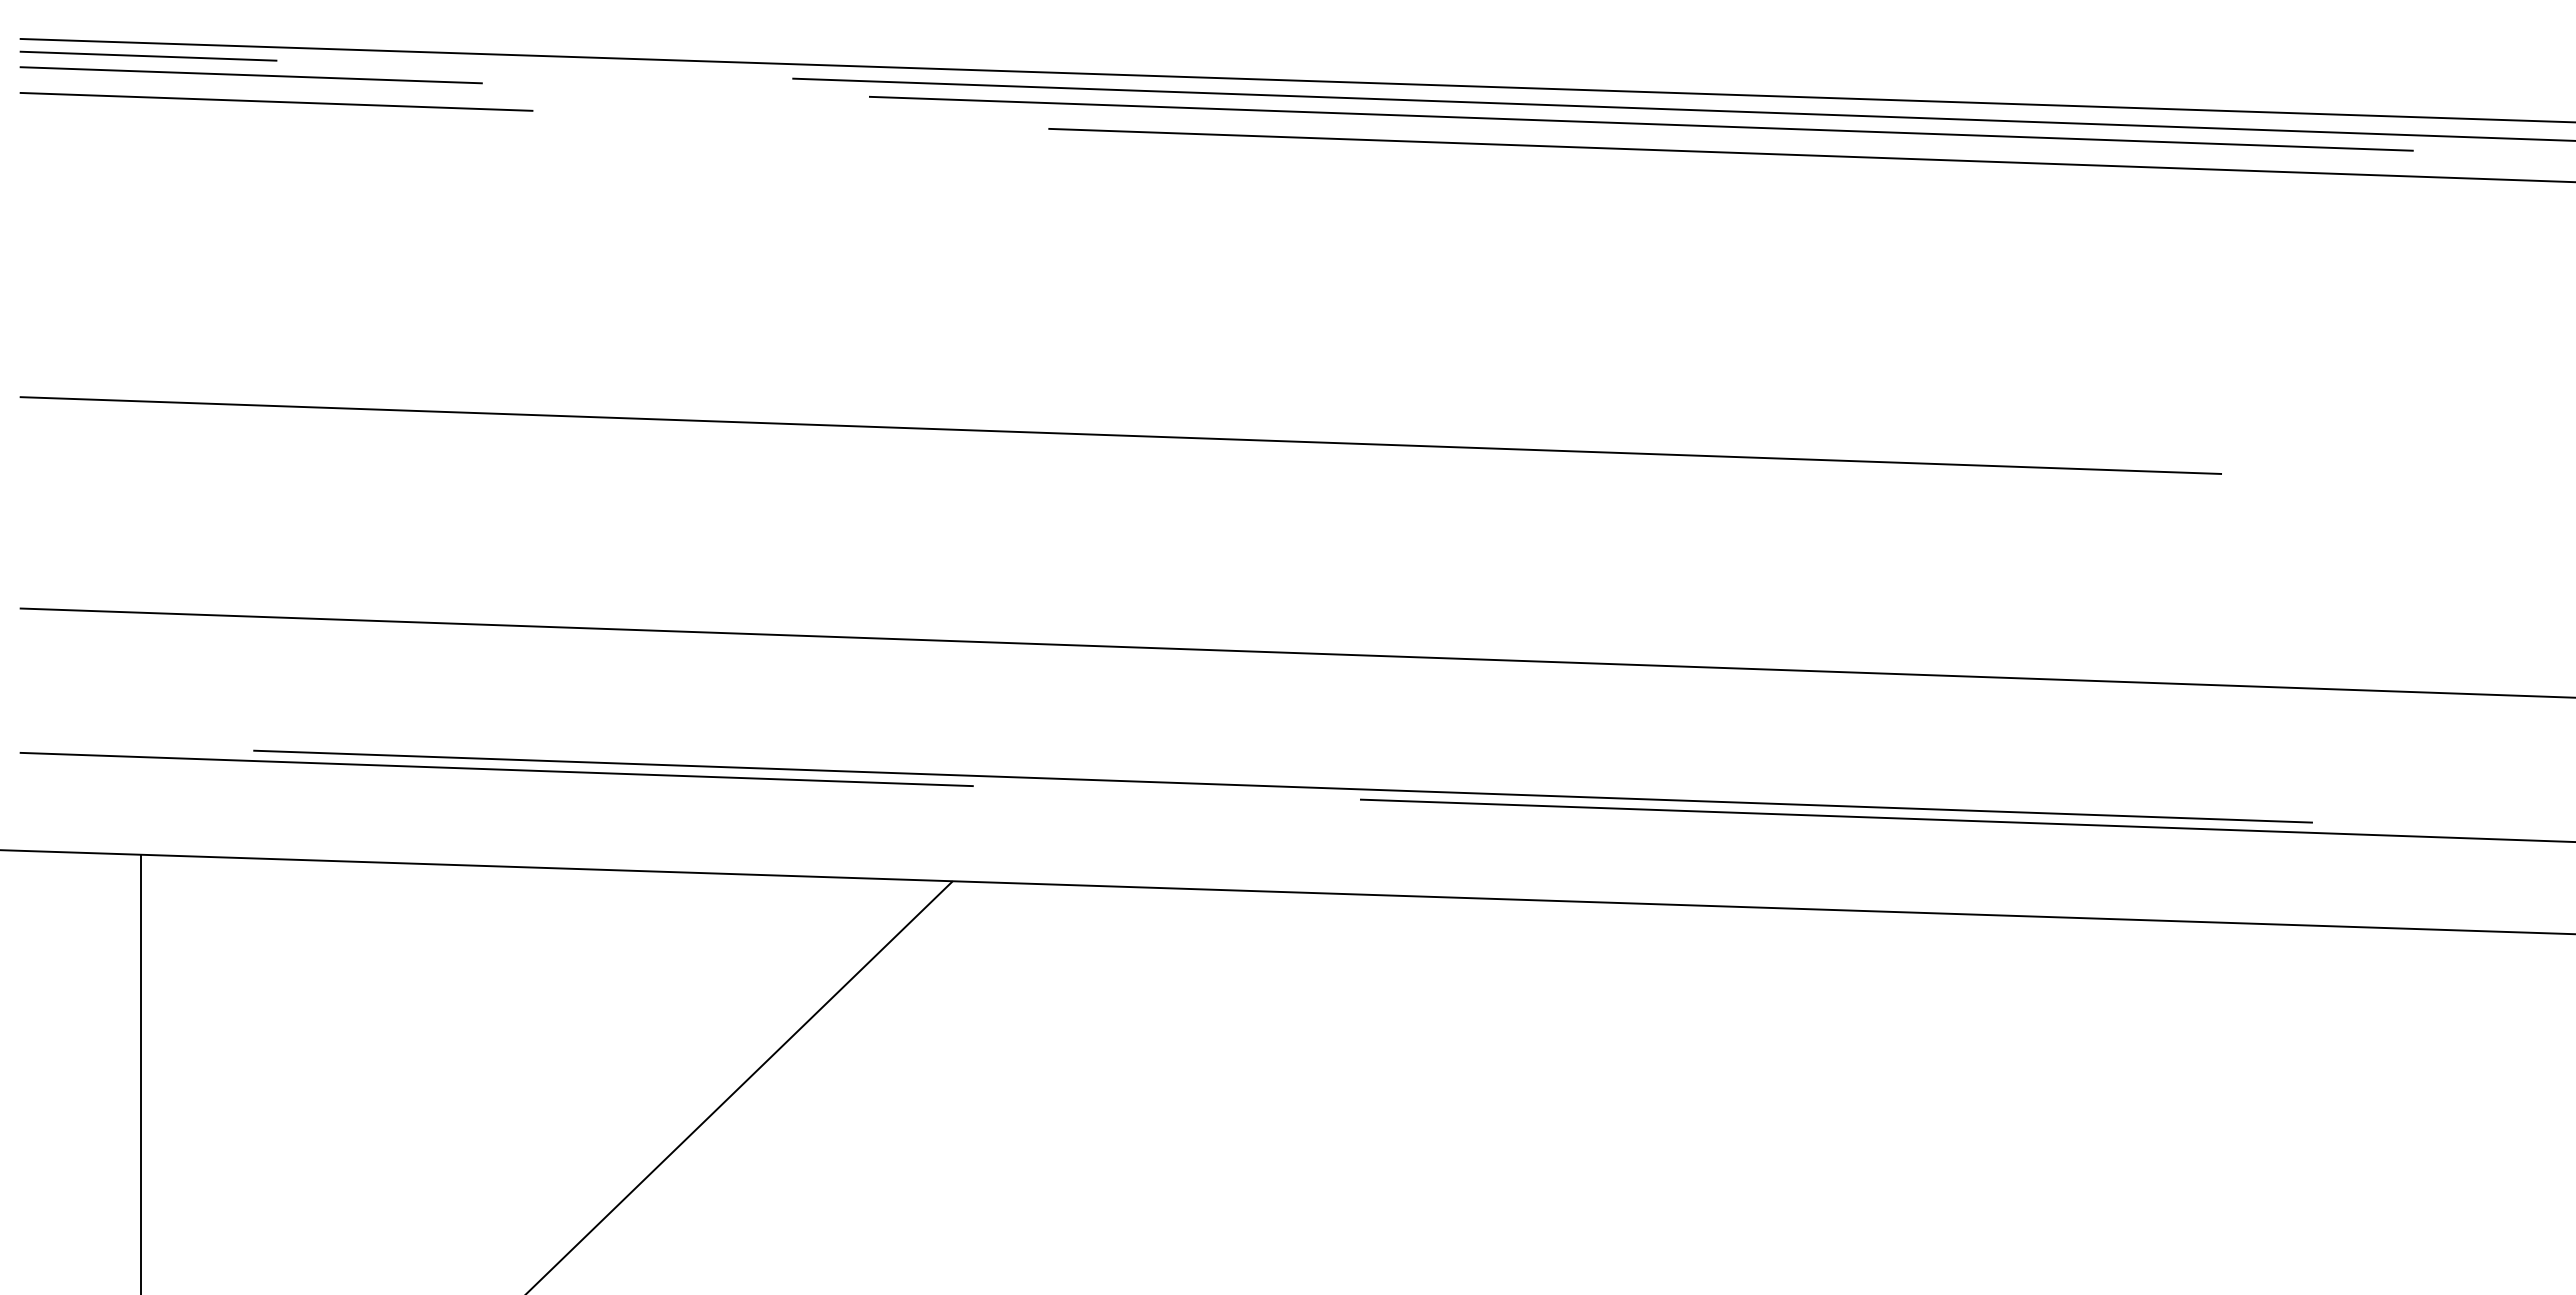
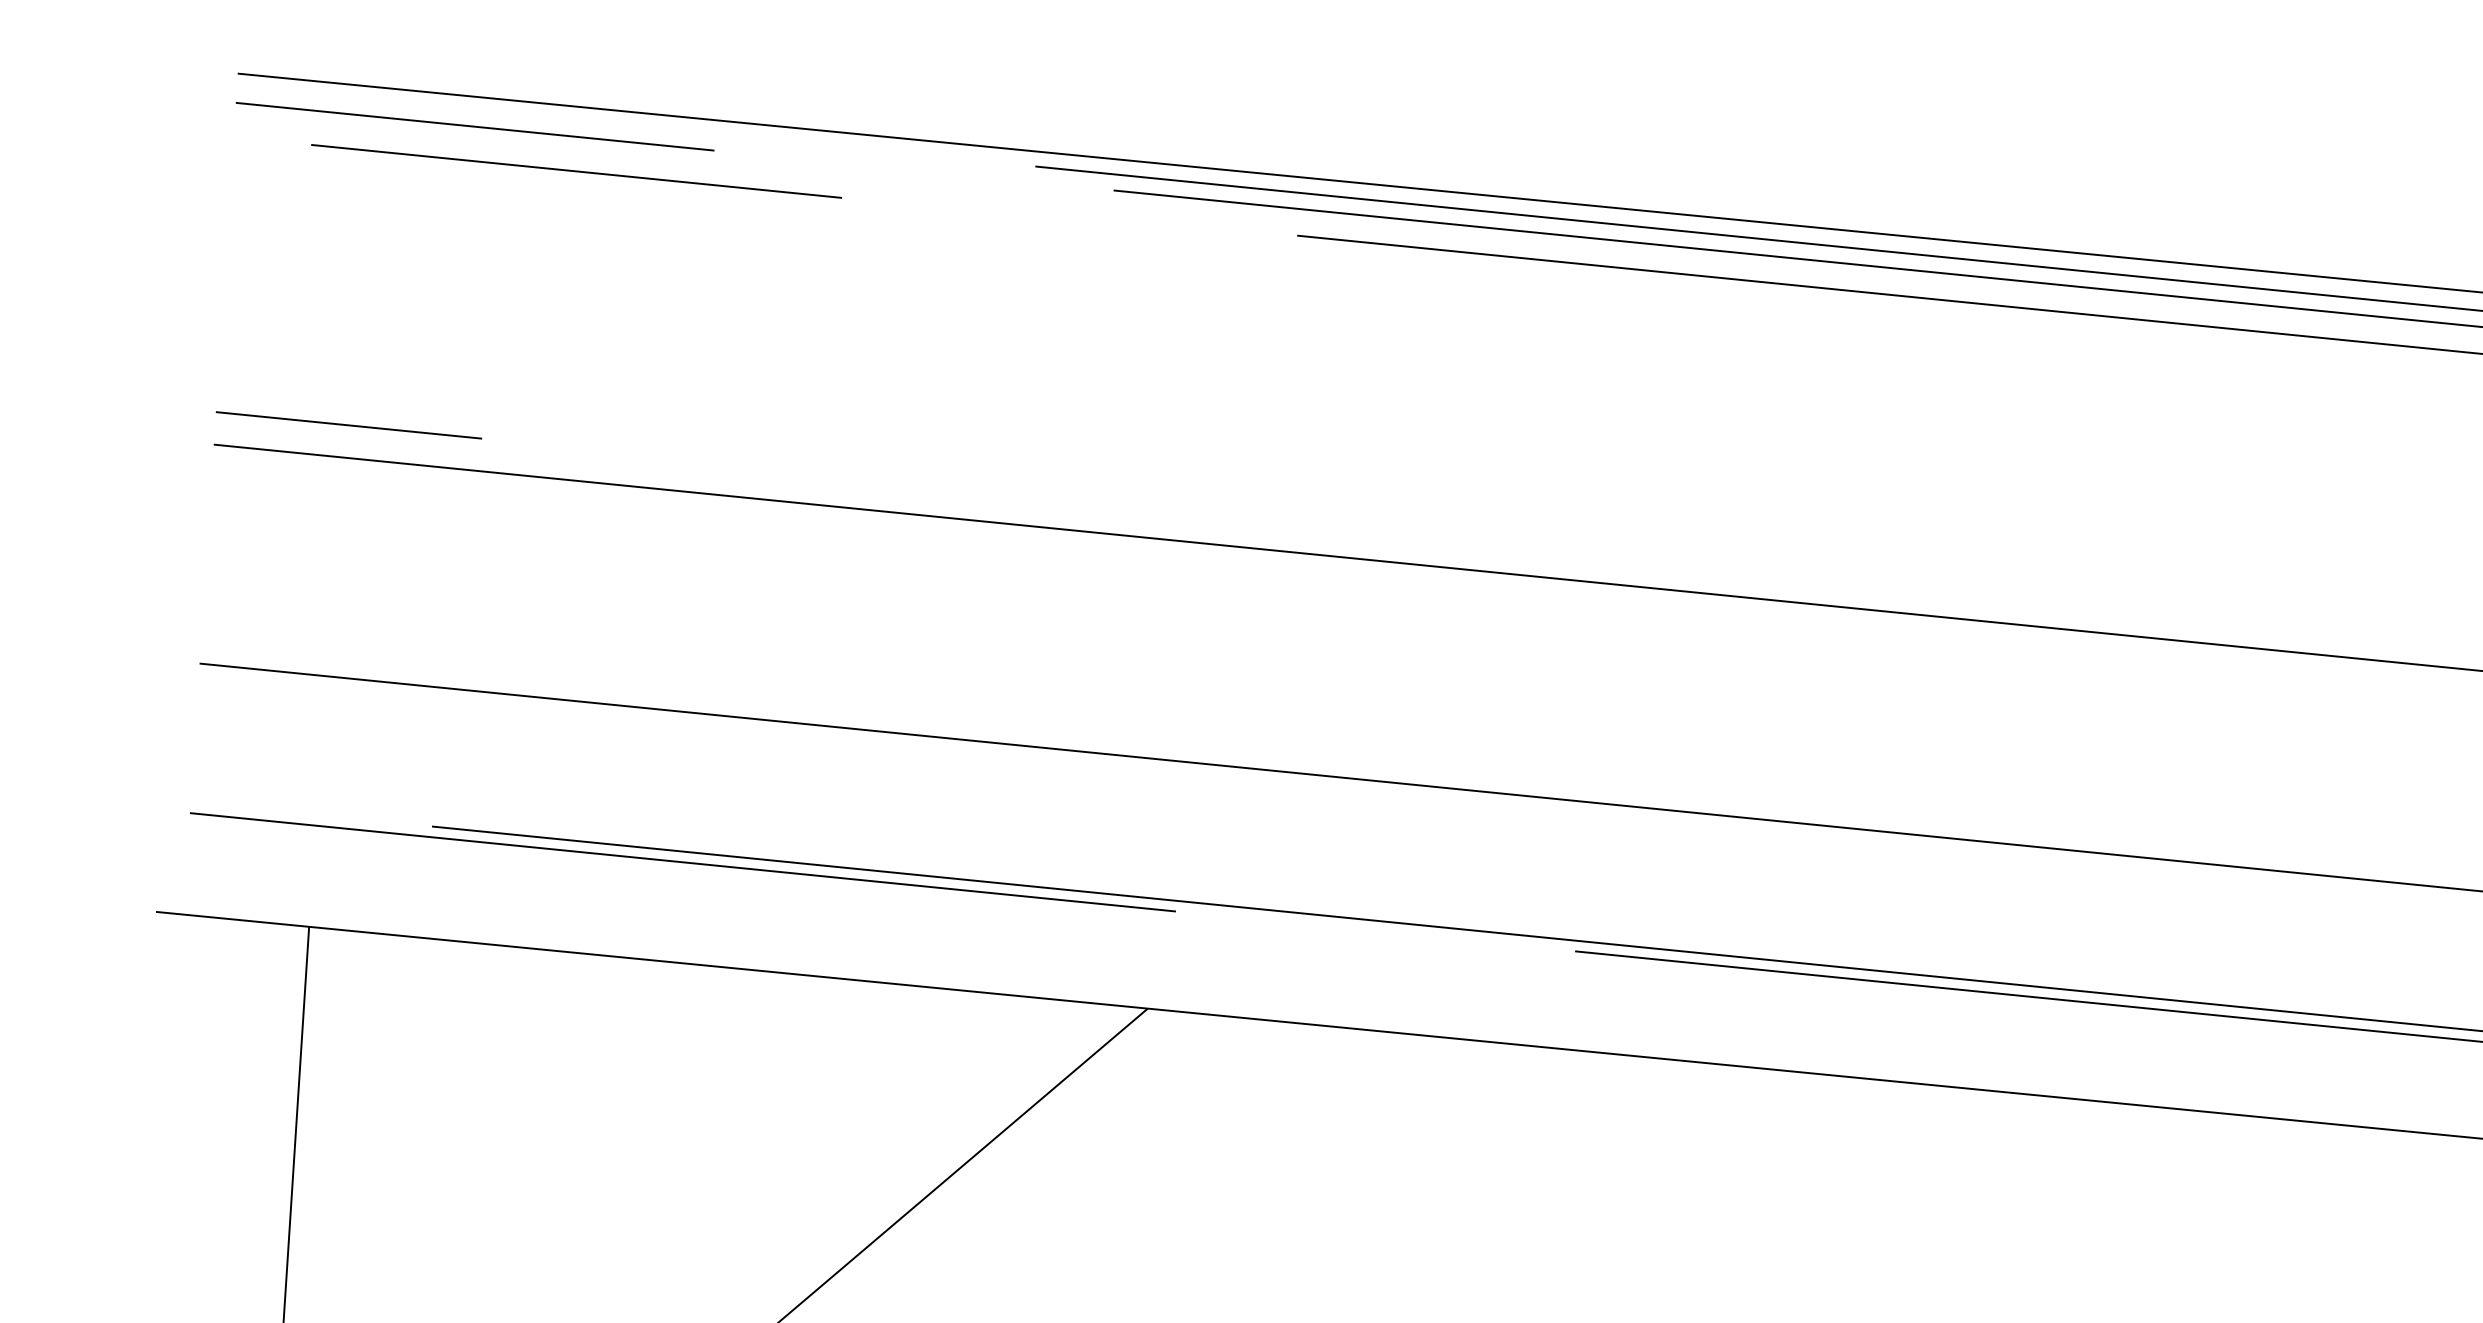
line: (148, 55) -> (349, 424), moved
line: (276, 101) -> (576, 170), moved

